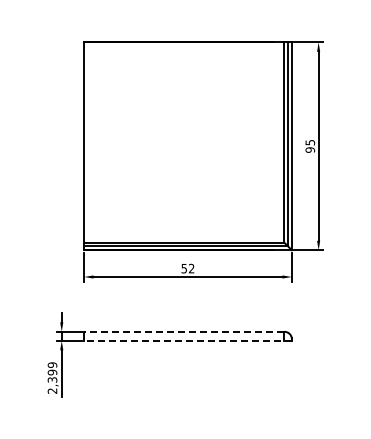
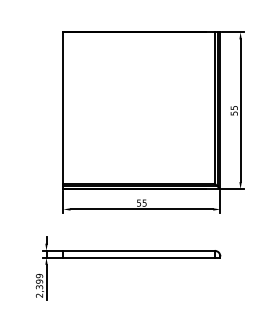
text: (309, 149) -> (233, 113), 95 -> 55
text: (191, 268) -> (144, 203), 52 -> 55
line: (183, 331) -> (138, 250), dashed -> solid
line: (188, 340) -> (142, 257), dashed -> solid

